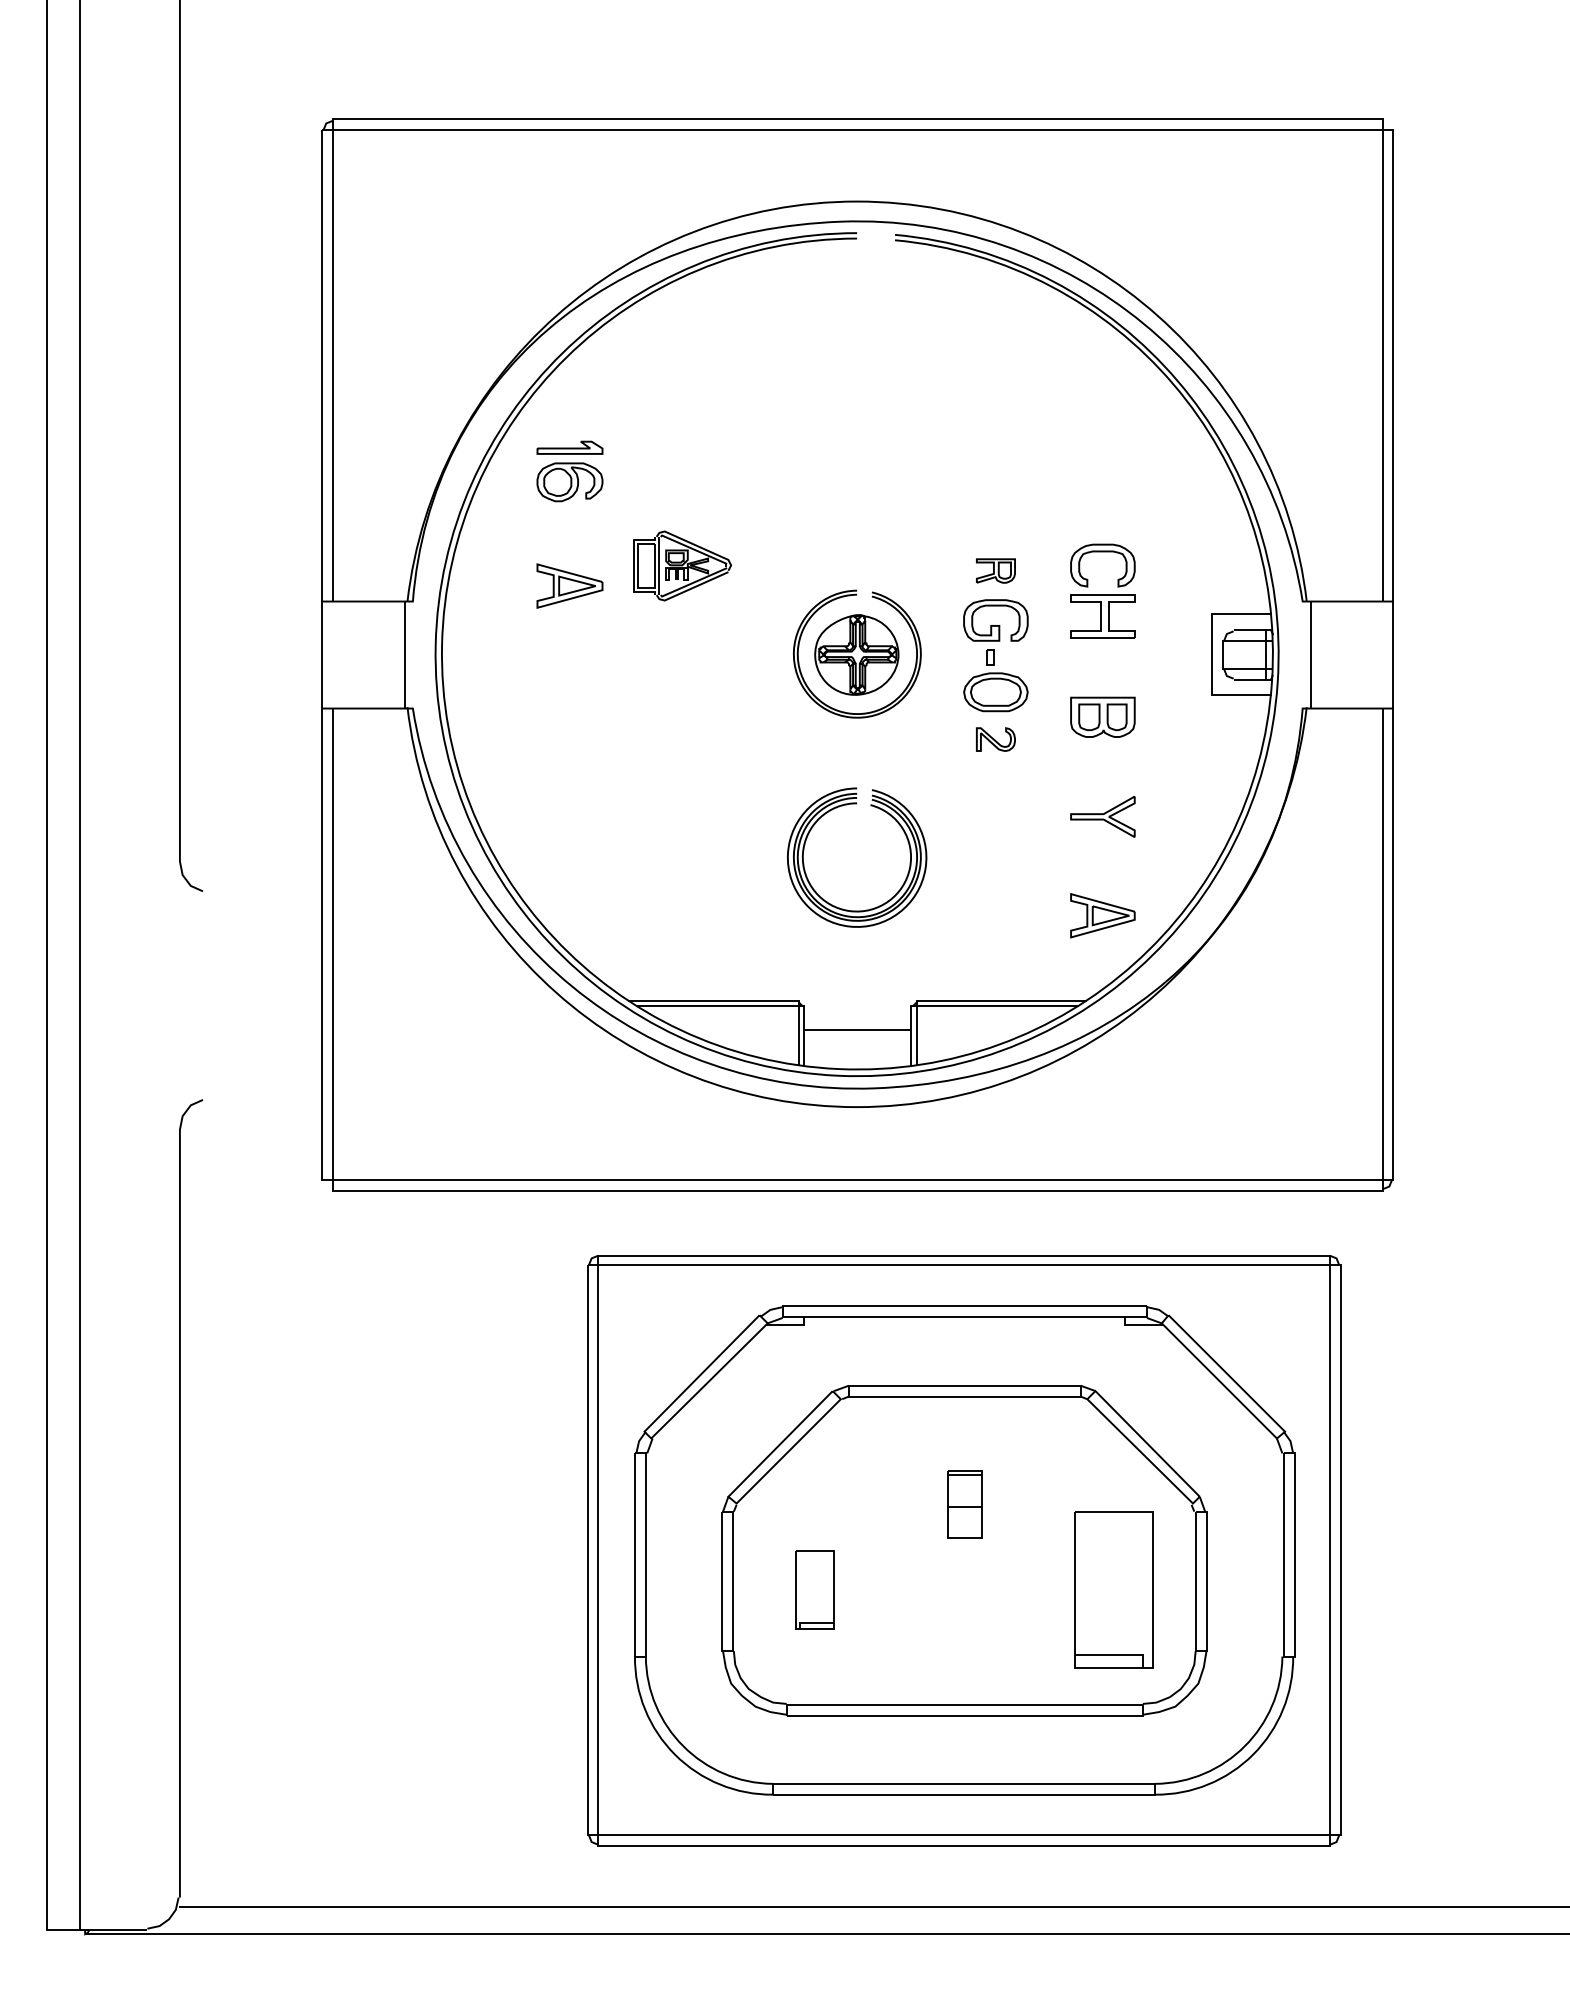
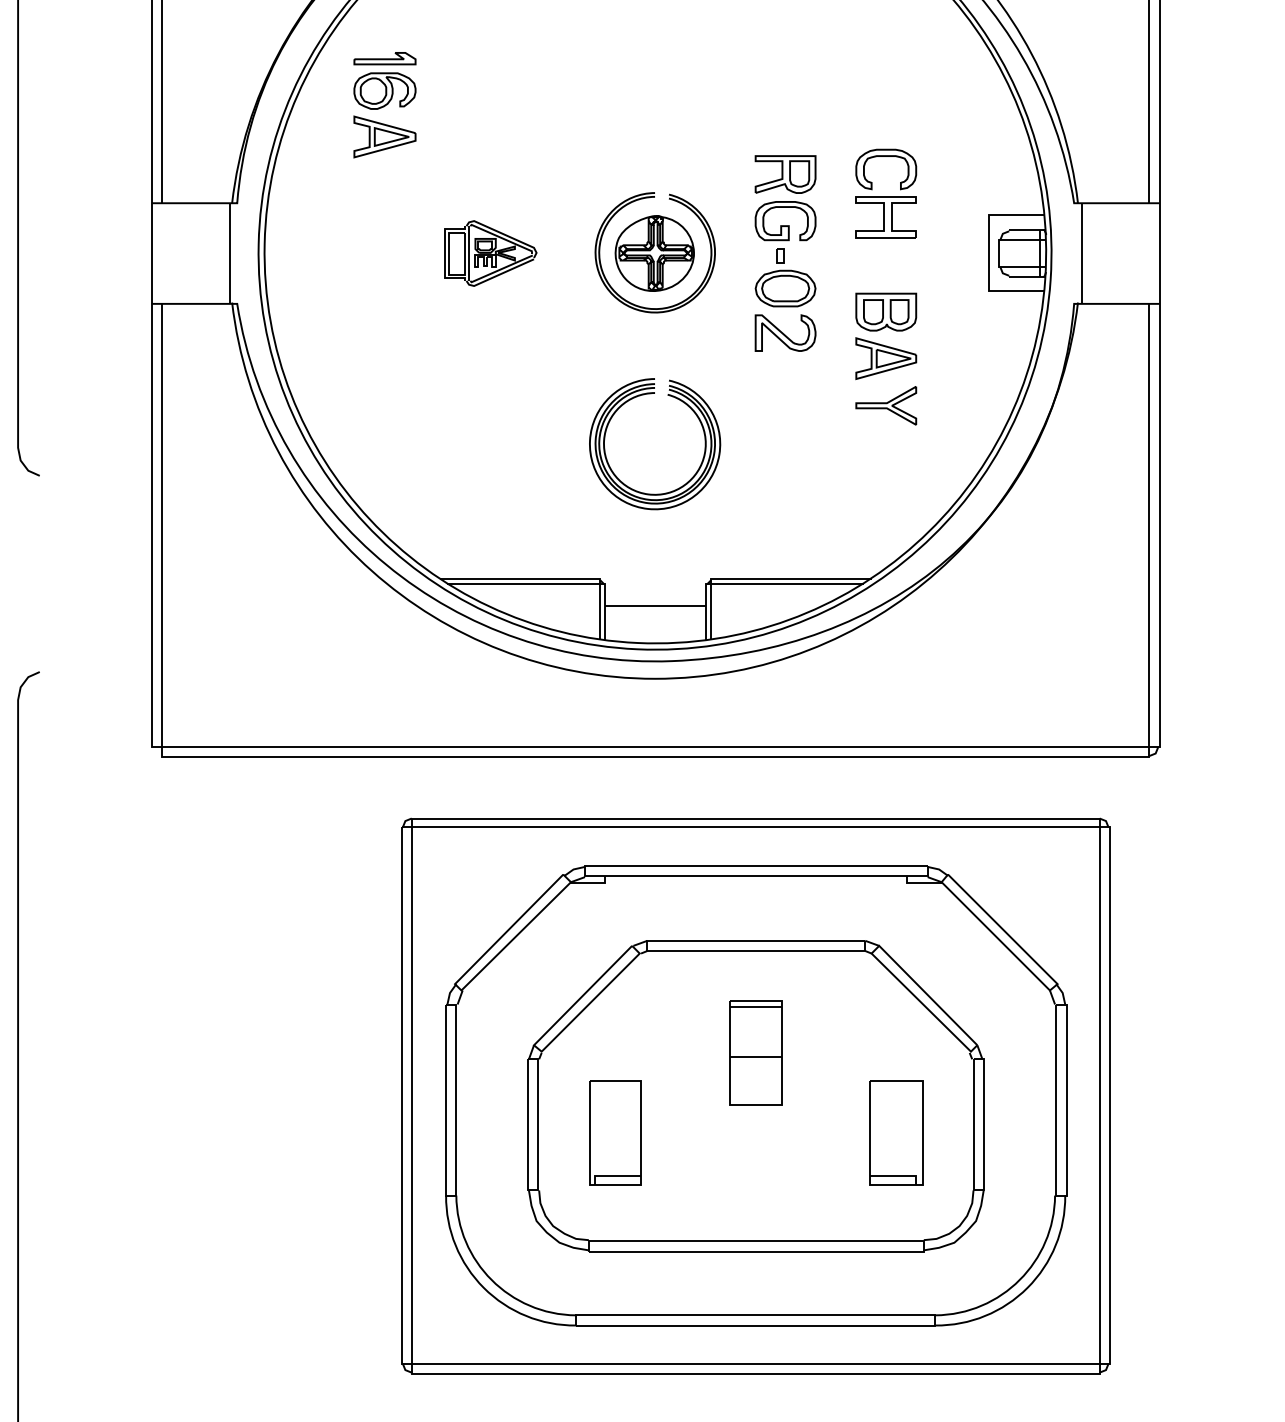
part: (682, 565) -> (490, 253), moved
part: (995, 570) -> (785, 174), size x1.67
part: (569, 585) -> (384, 136), moved
part: (995, 739) -> (785, 333), size x1.67
part: (1102, 915) -> (885, 358), moved
part: (964, 1504) -> (756, 1052), size x1.67
part: (814, 1590) -> (614, 1133), size x1.43
part: (1113, 1590) -> (896, 1133), size x0.71

